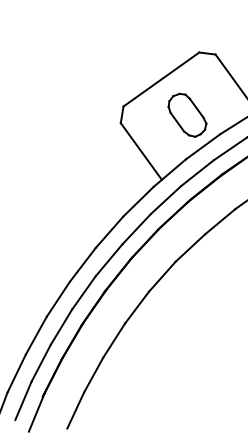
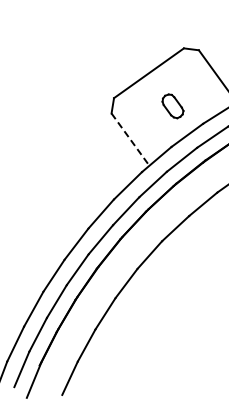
part: (186, 115) -> (172, 106), size x0.6
line: (141, 152) -> (130, 140), solid -> dashed

